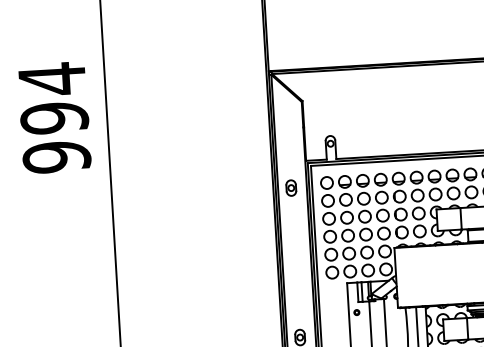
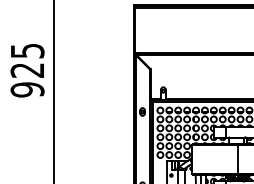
text: (53, 98) -> (27, 60), 994 -> 925

